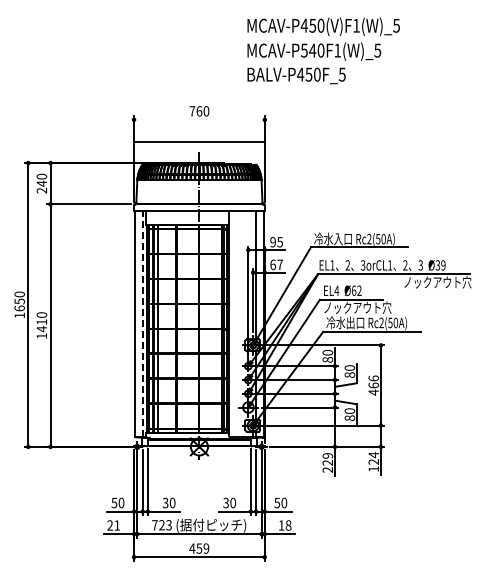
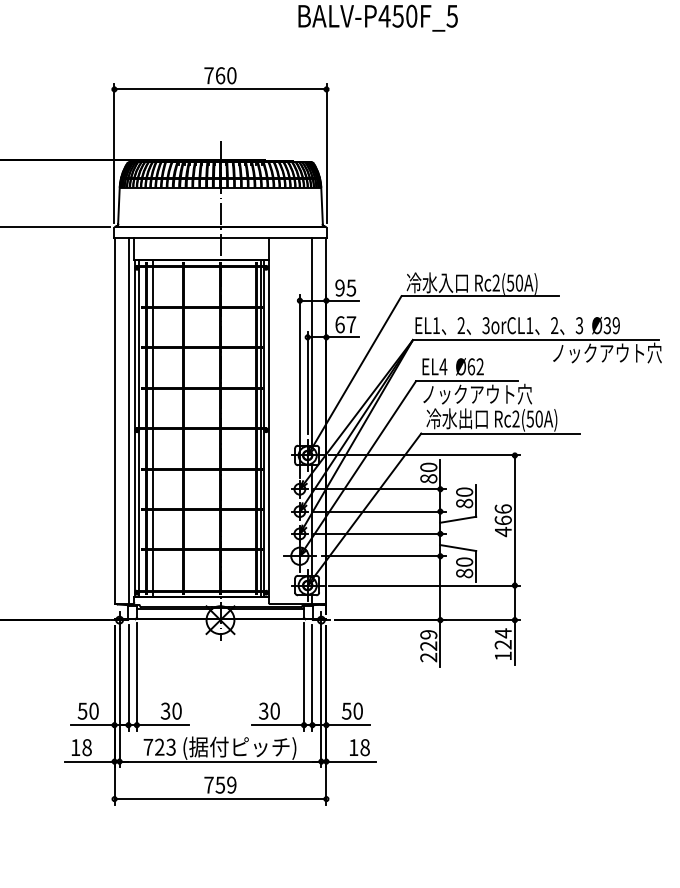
line: (199, 141) -> (220, 88), moved
line: (142, 324) -> (128, 421), dashed -> solid
text: (113, 525) -> (81, 747), 21 -> 18
text: (192, 548) -> (209, 784), 459 -> 759

